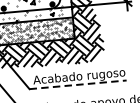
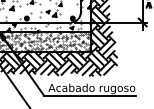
line: (78, 84) -> (90, 95), dashed -> solid

